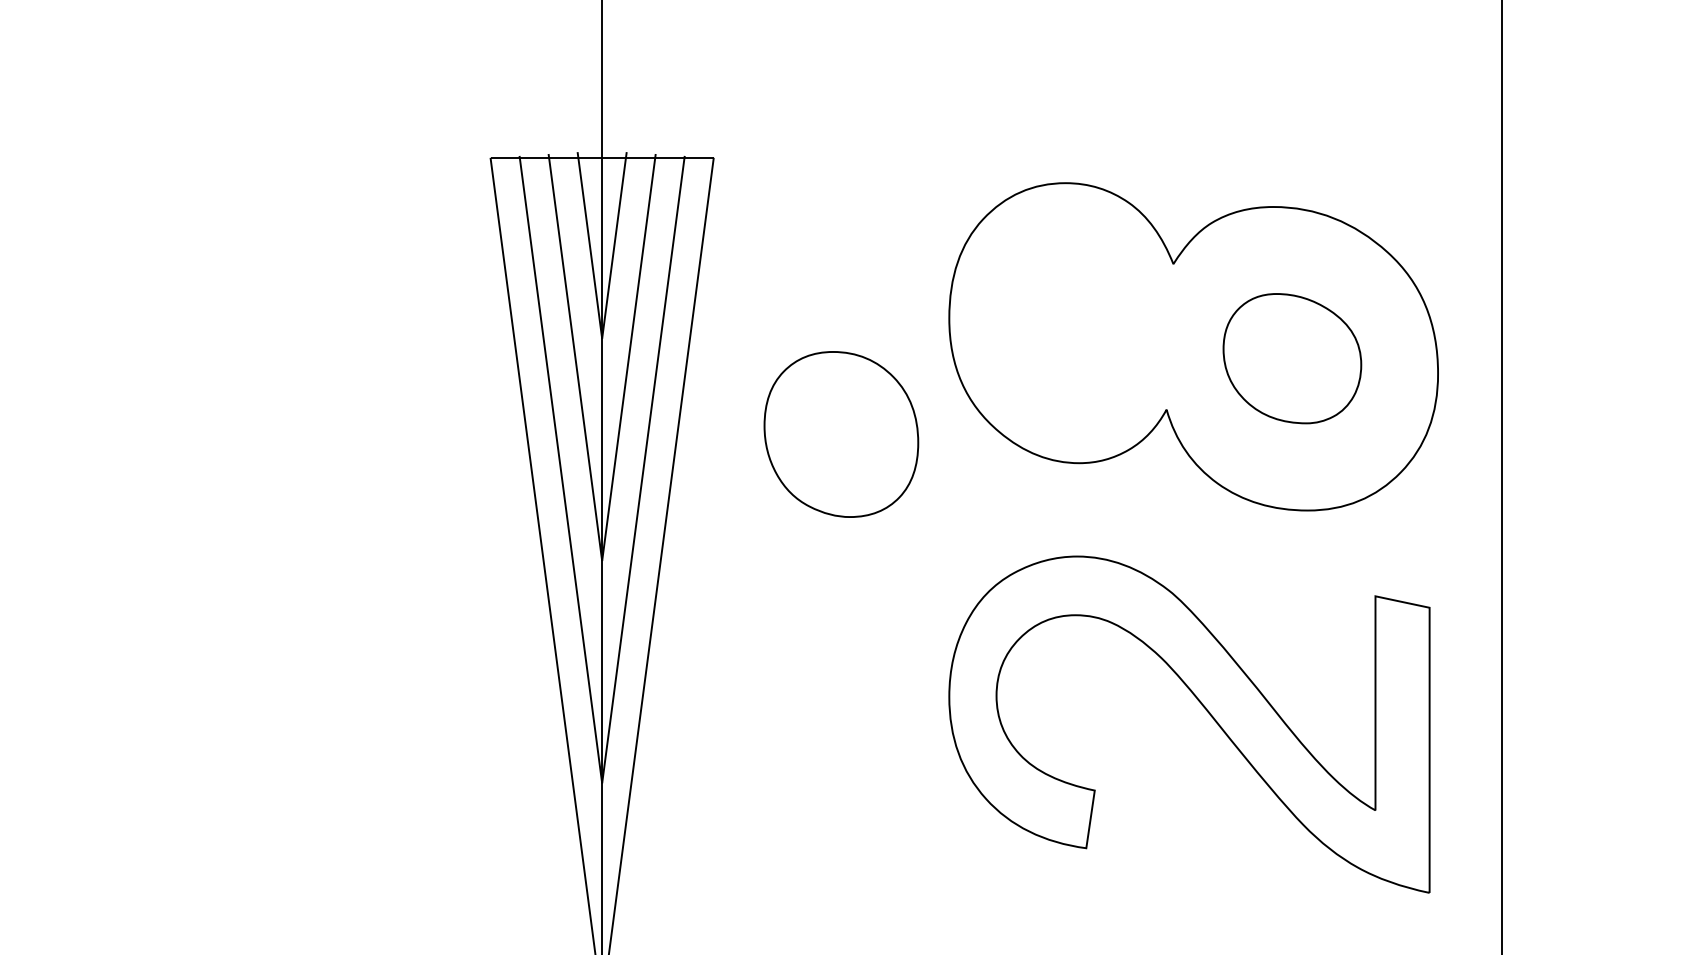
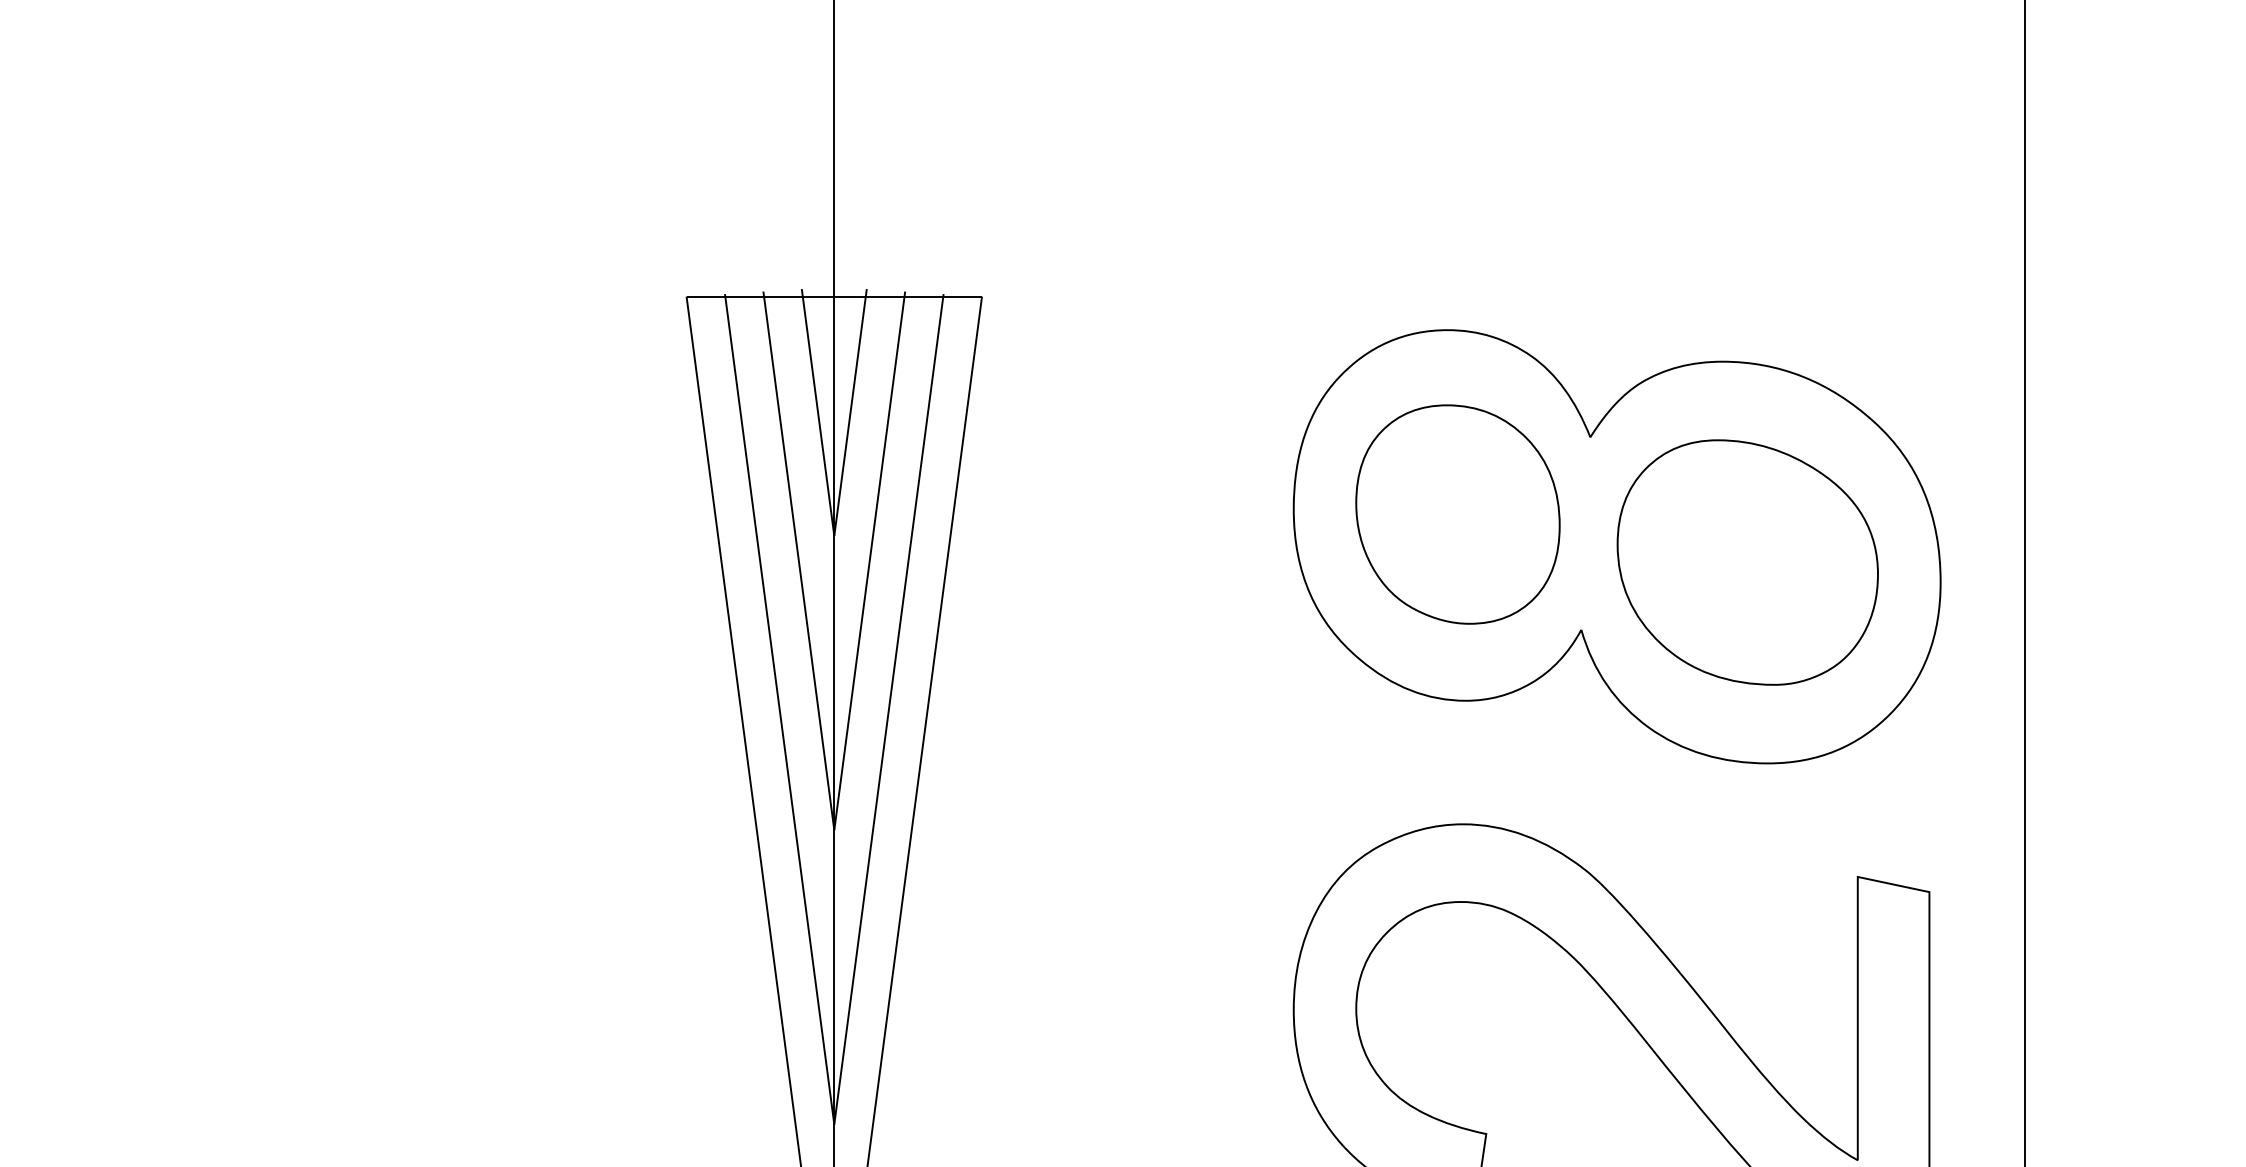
part: (1292, 358) -> (1747, 562), size x1.43
part: (841, 434) -> (1458, 514), moved

